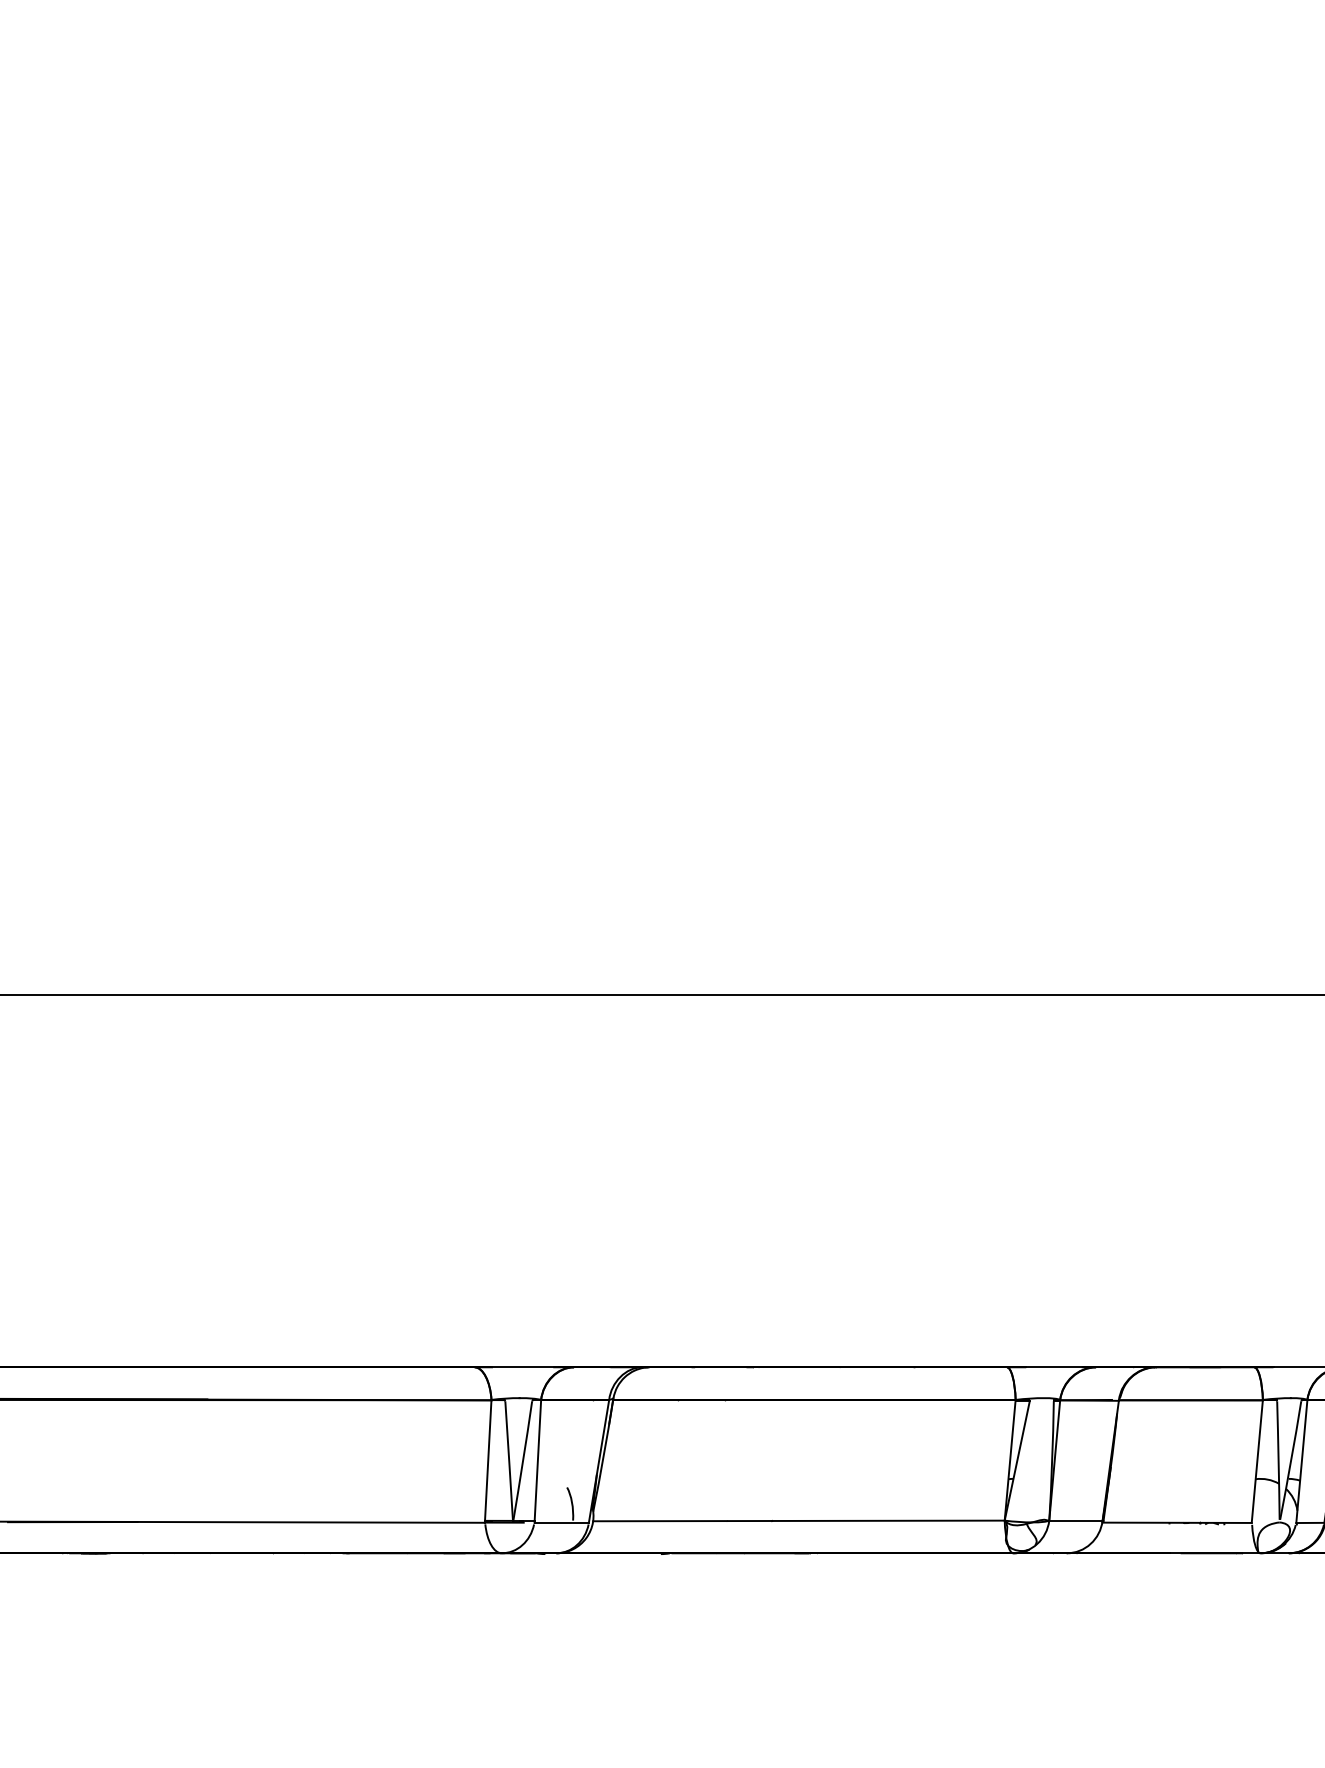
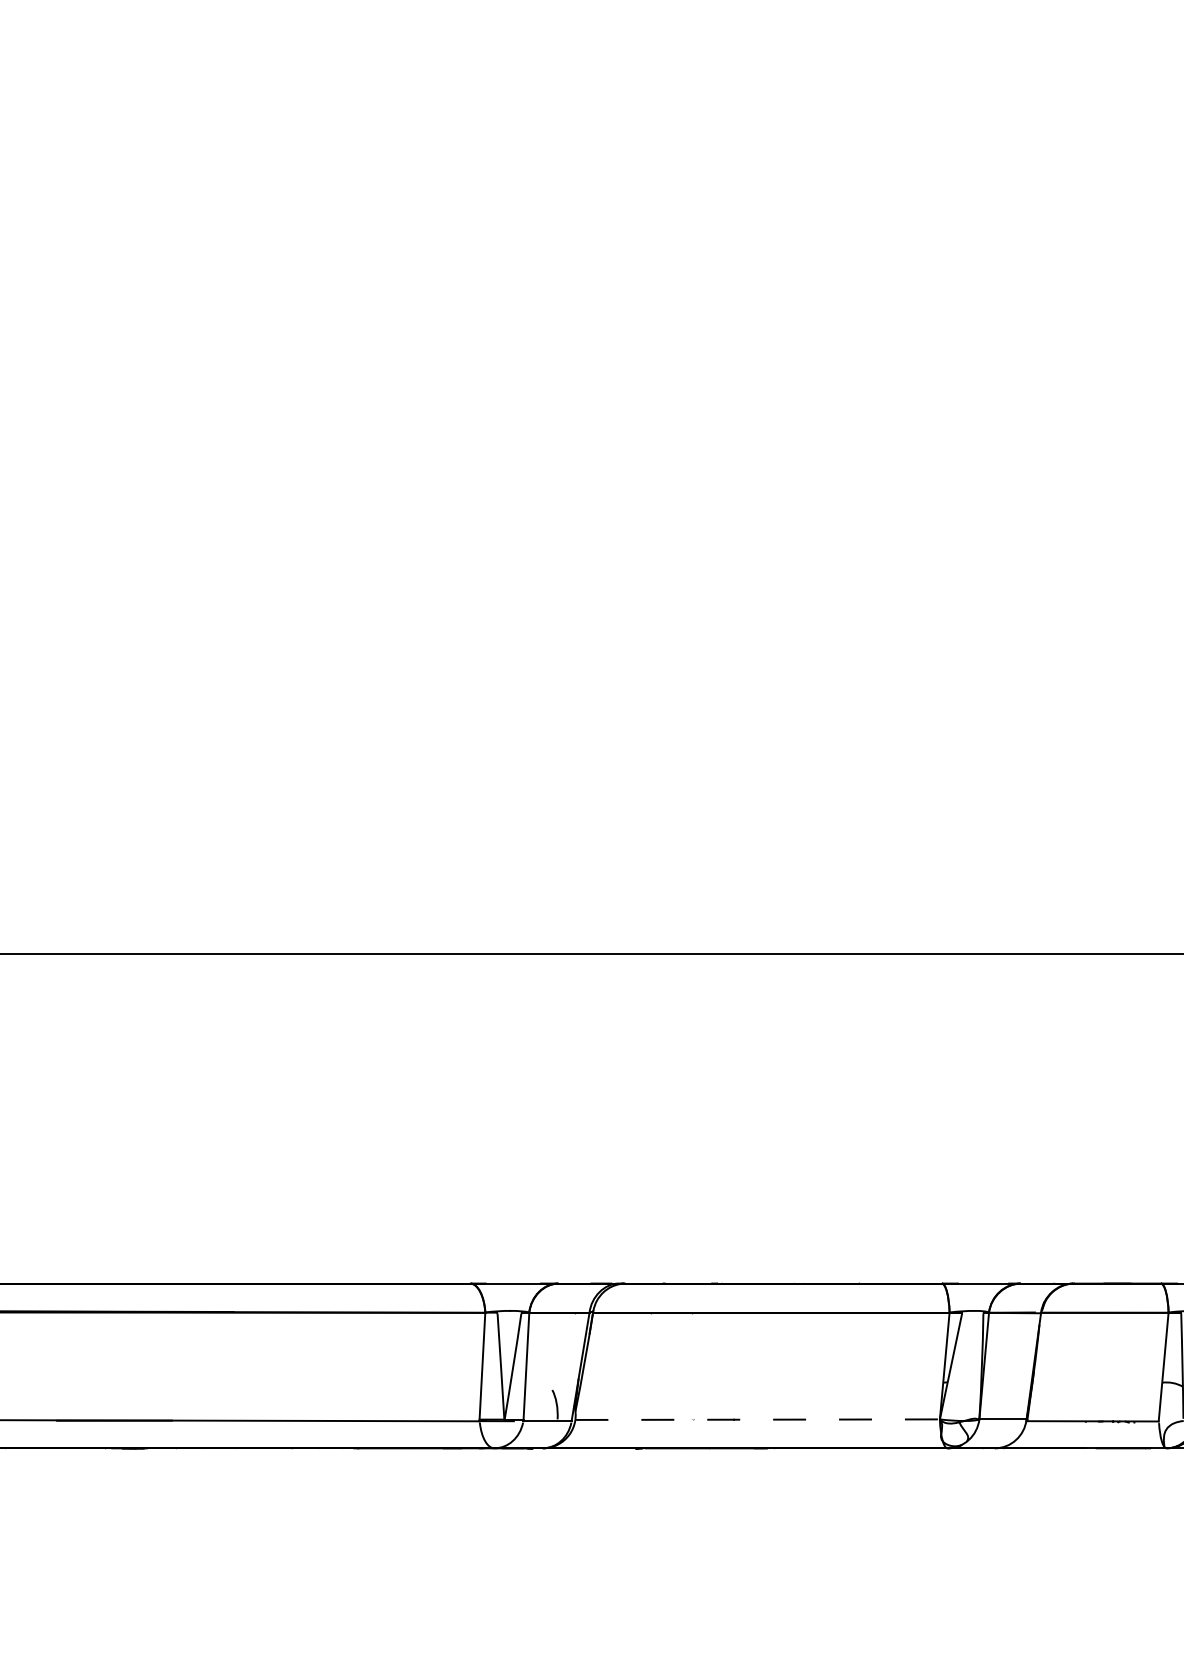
line: (799, 1520) -> (758, 1419), solid -> dashed

